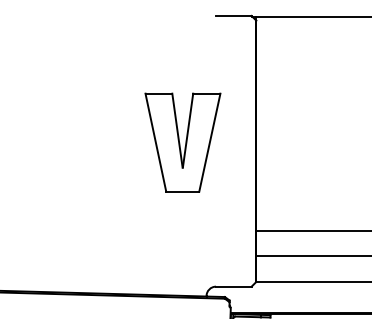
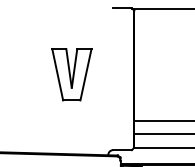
part: (182, 142) -> (71, 74), moved

